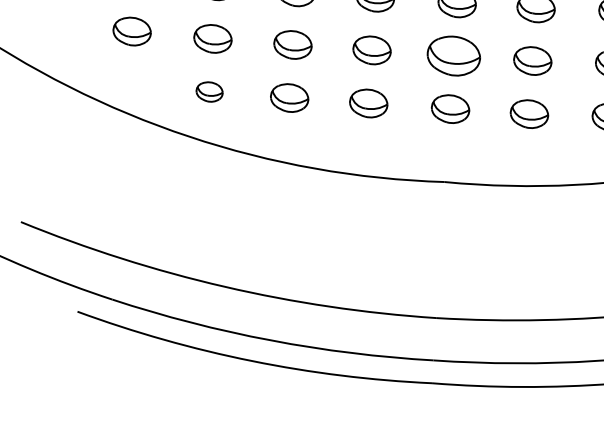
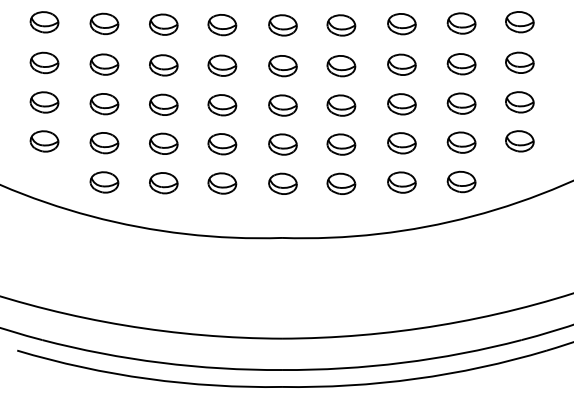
part: (453, 55) -> (282, 144), size x0.71
part: (209, 92) -> (104, 182), size x1.43

